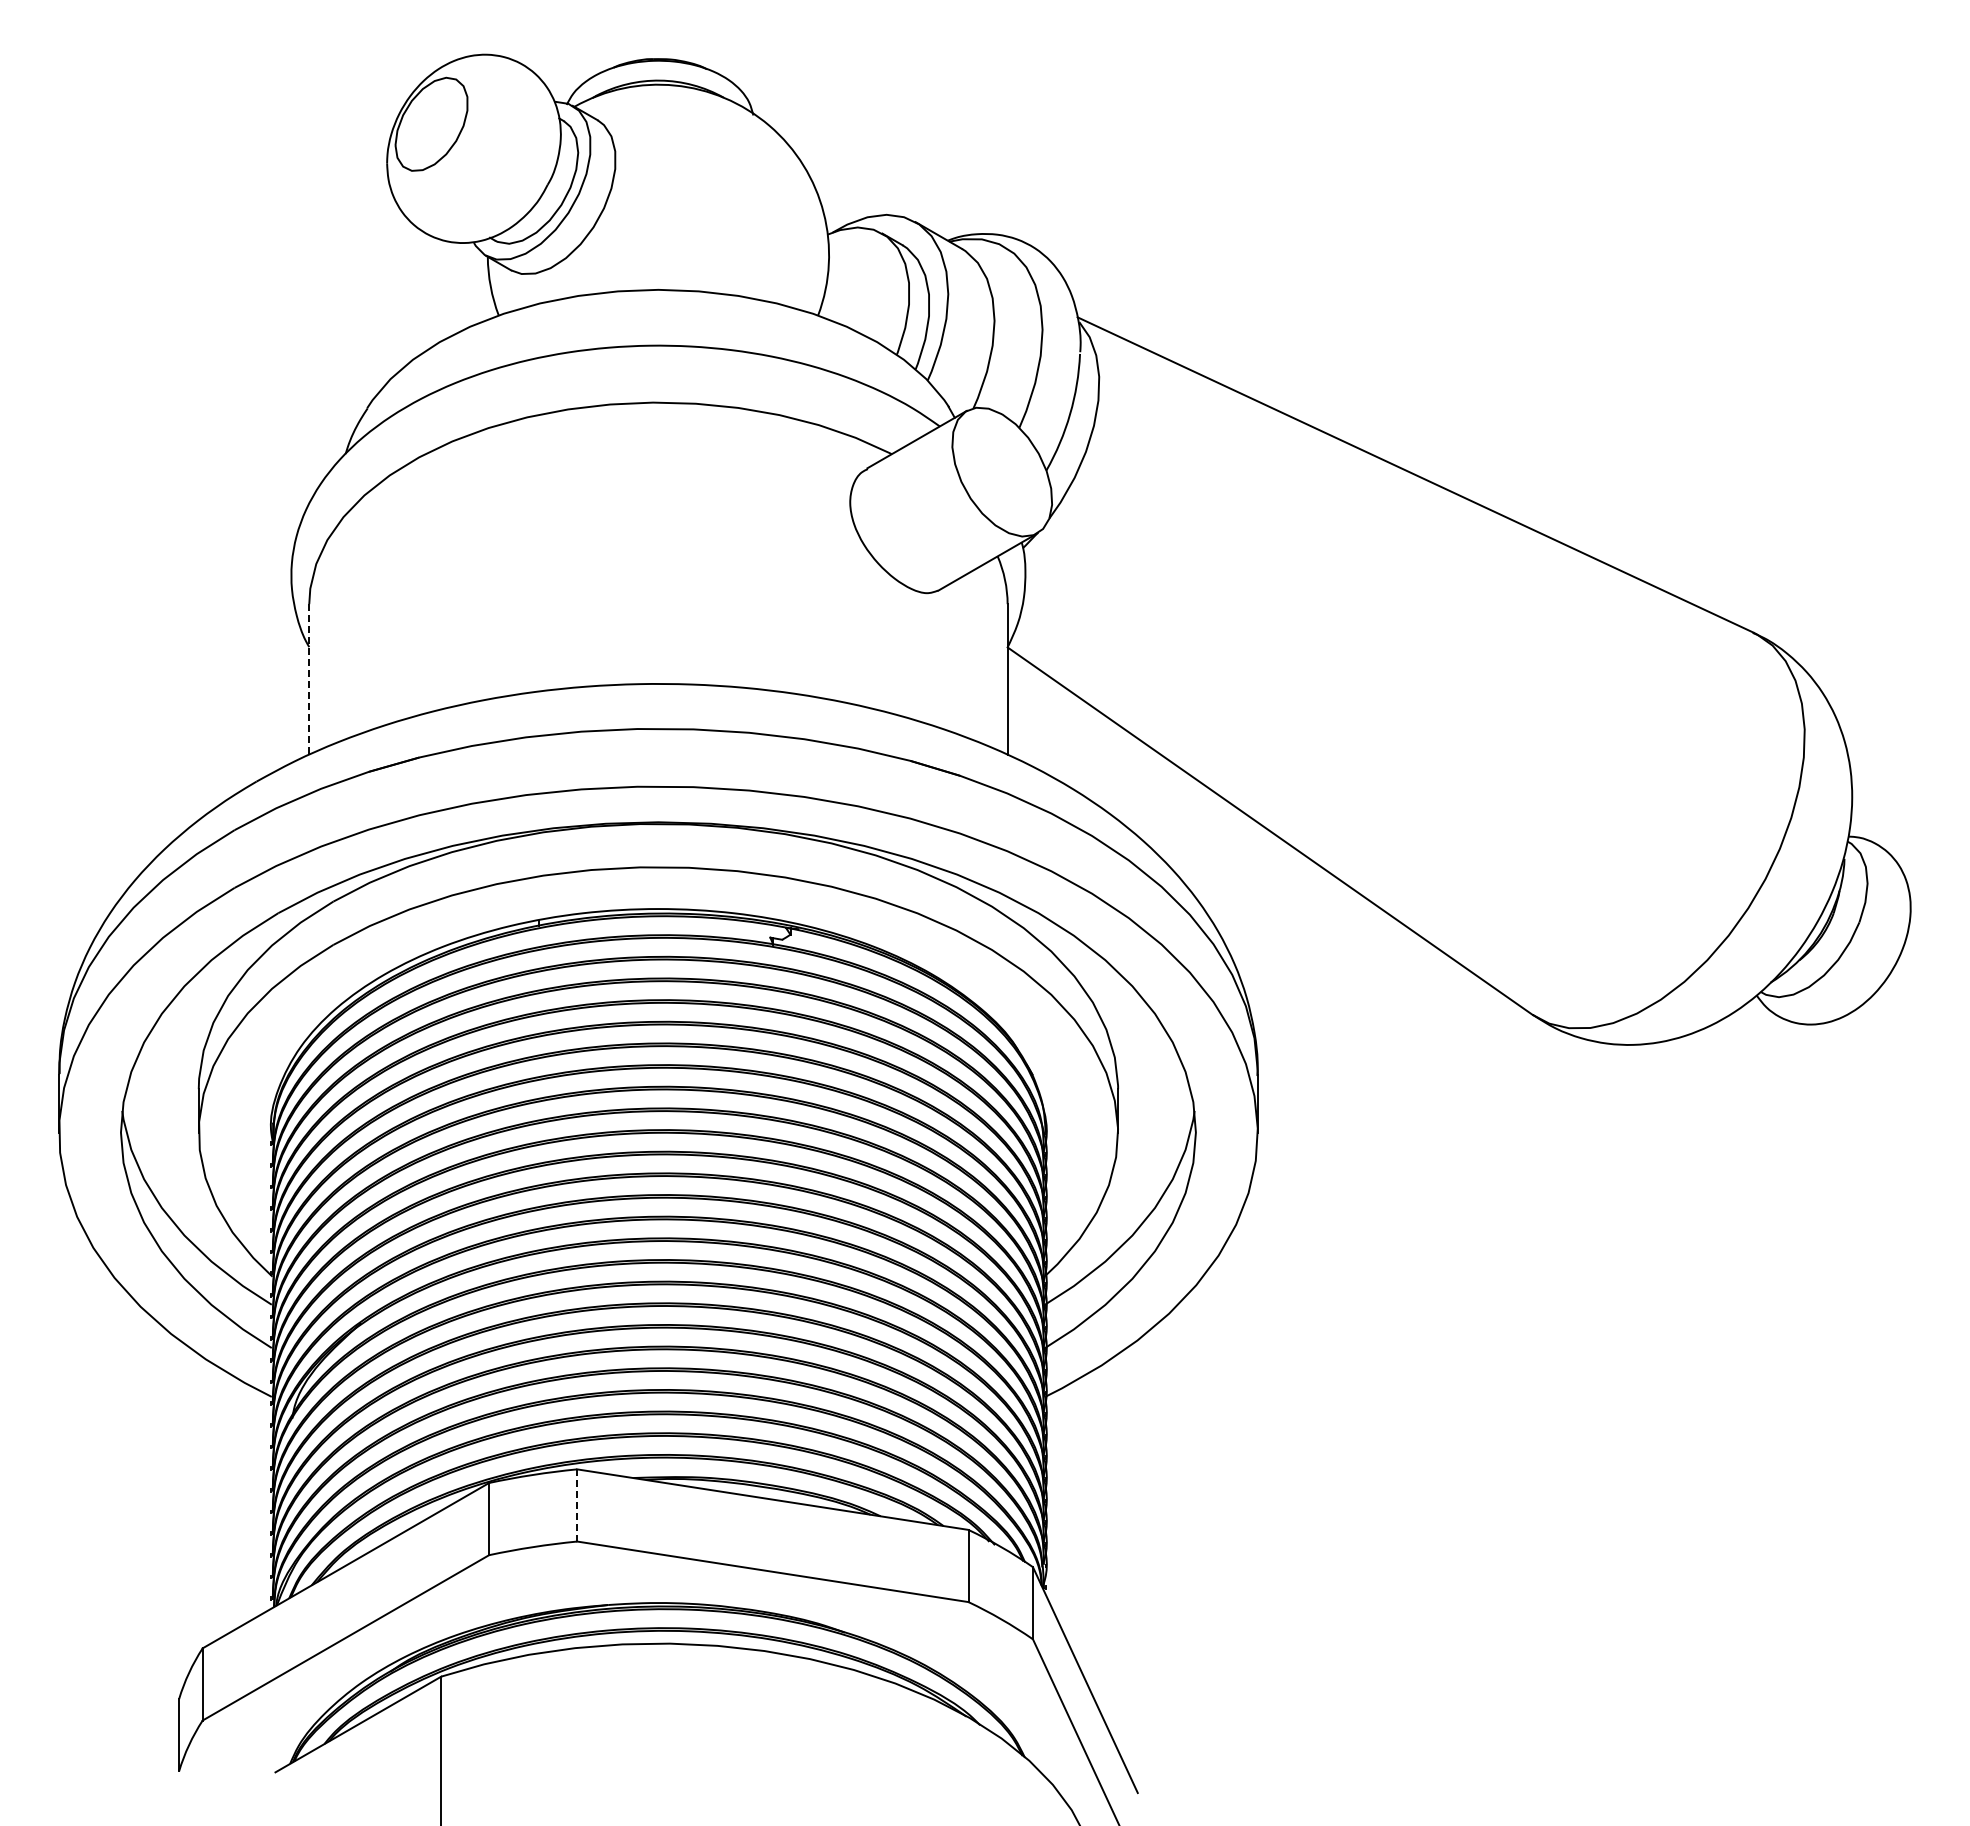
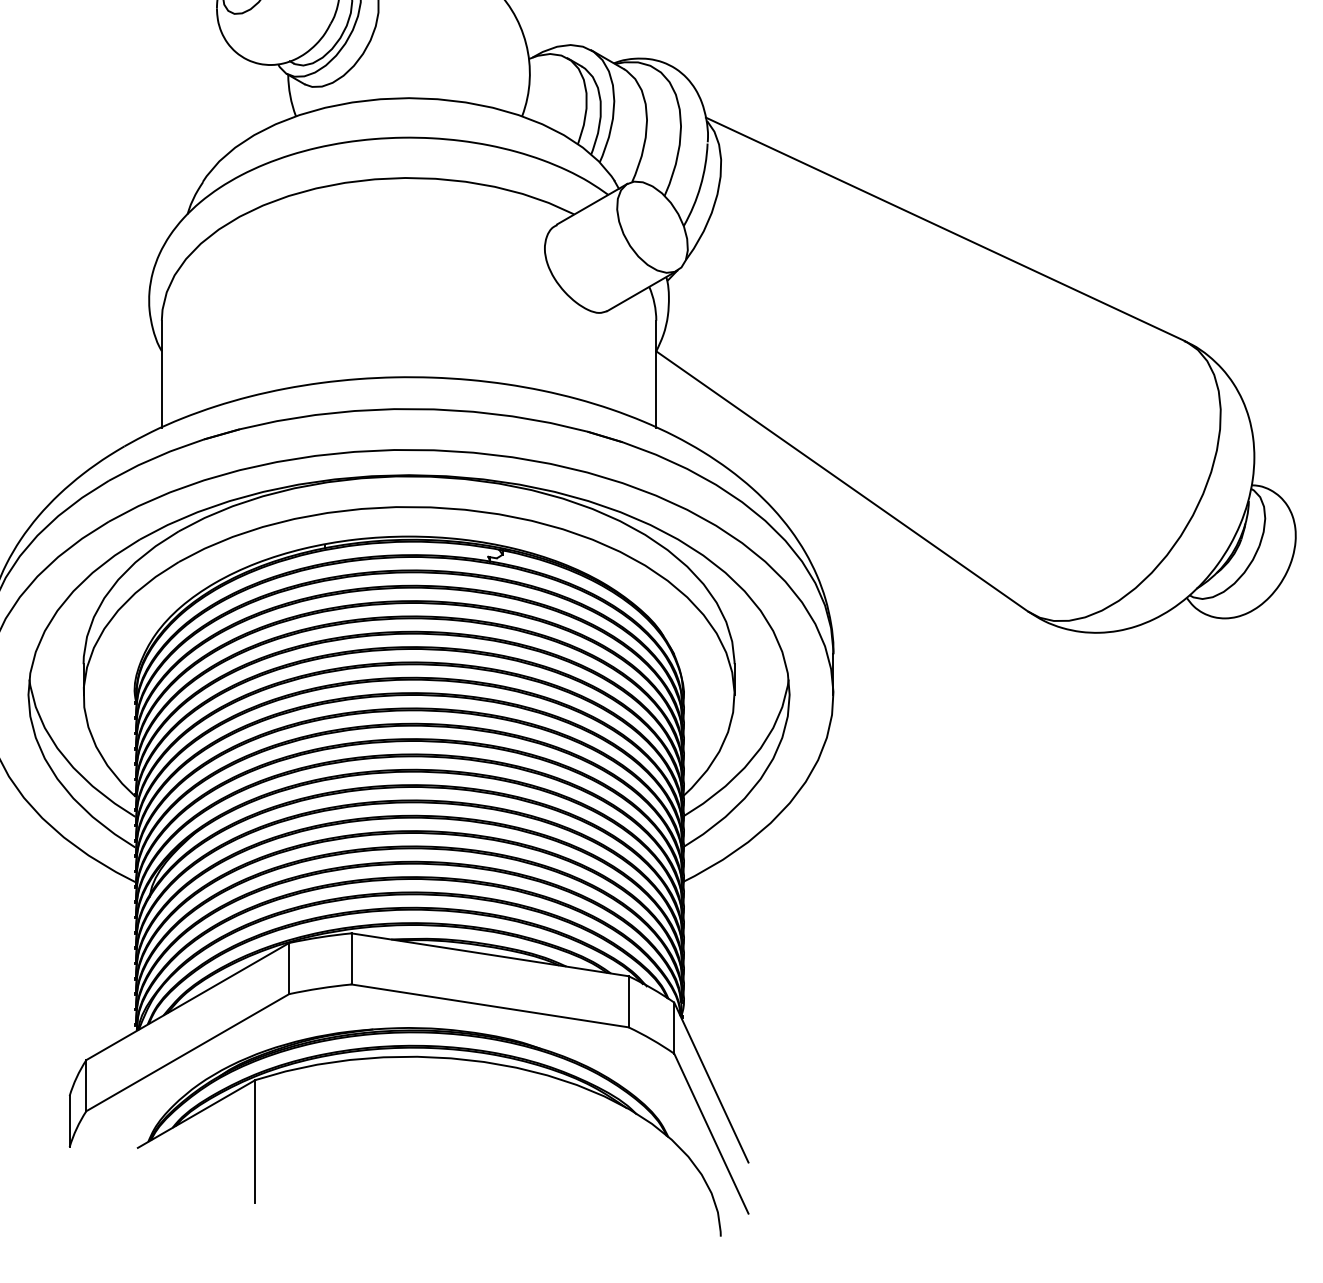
line: (309, 680) -> (161, 374), dashed -> solid
line: (577, 1504) -> (351, 958), dashed -> solid

